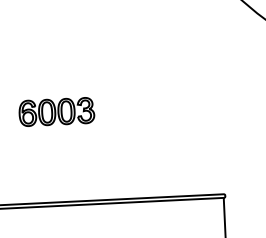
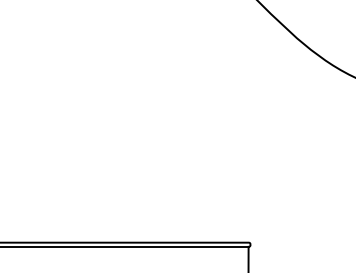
part: (56, 111) -> (62, 139), removed

